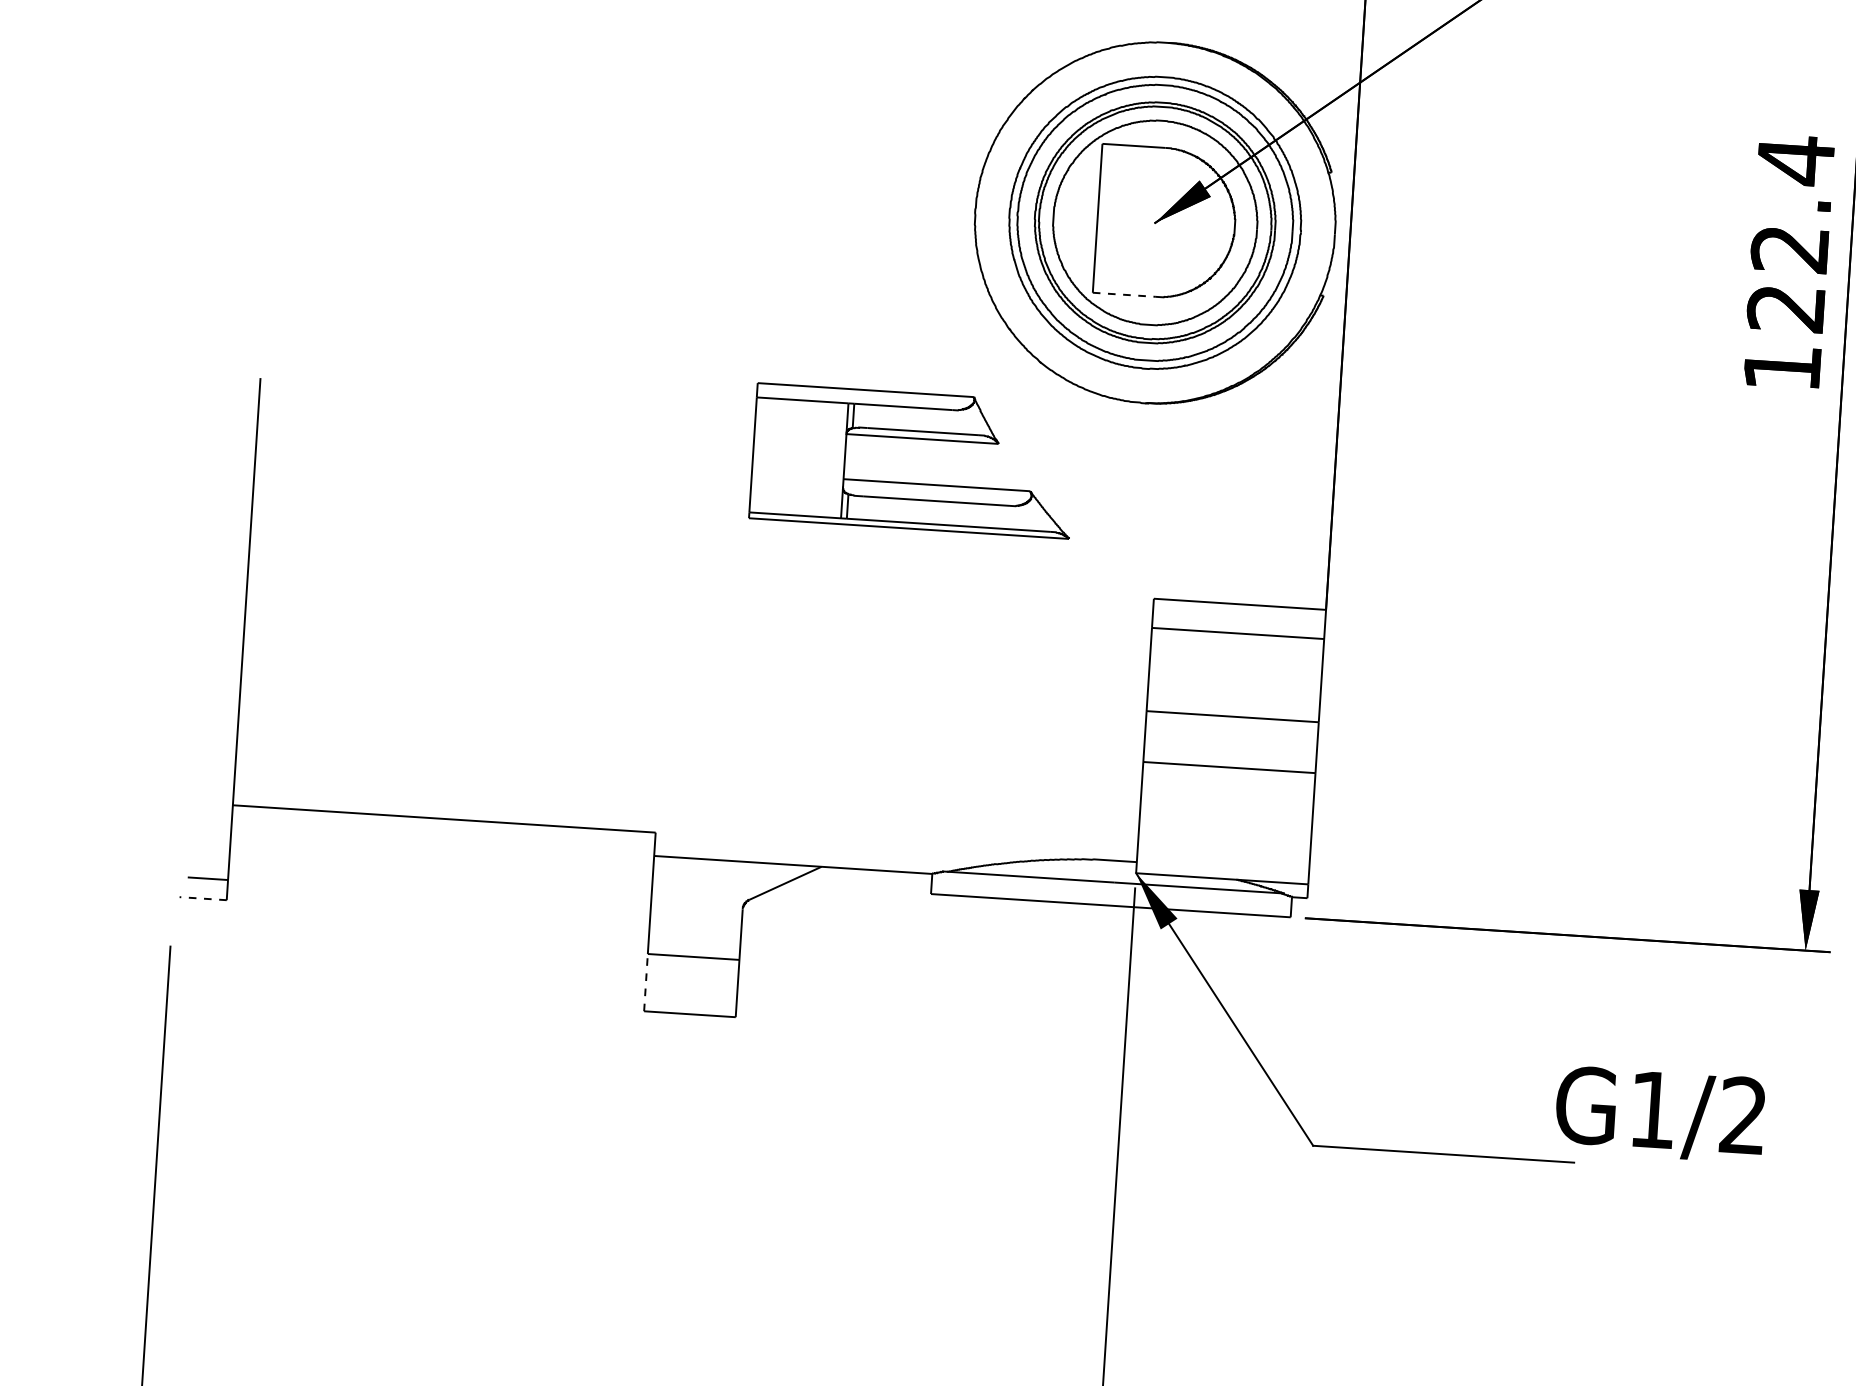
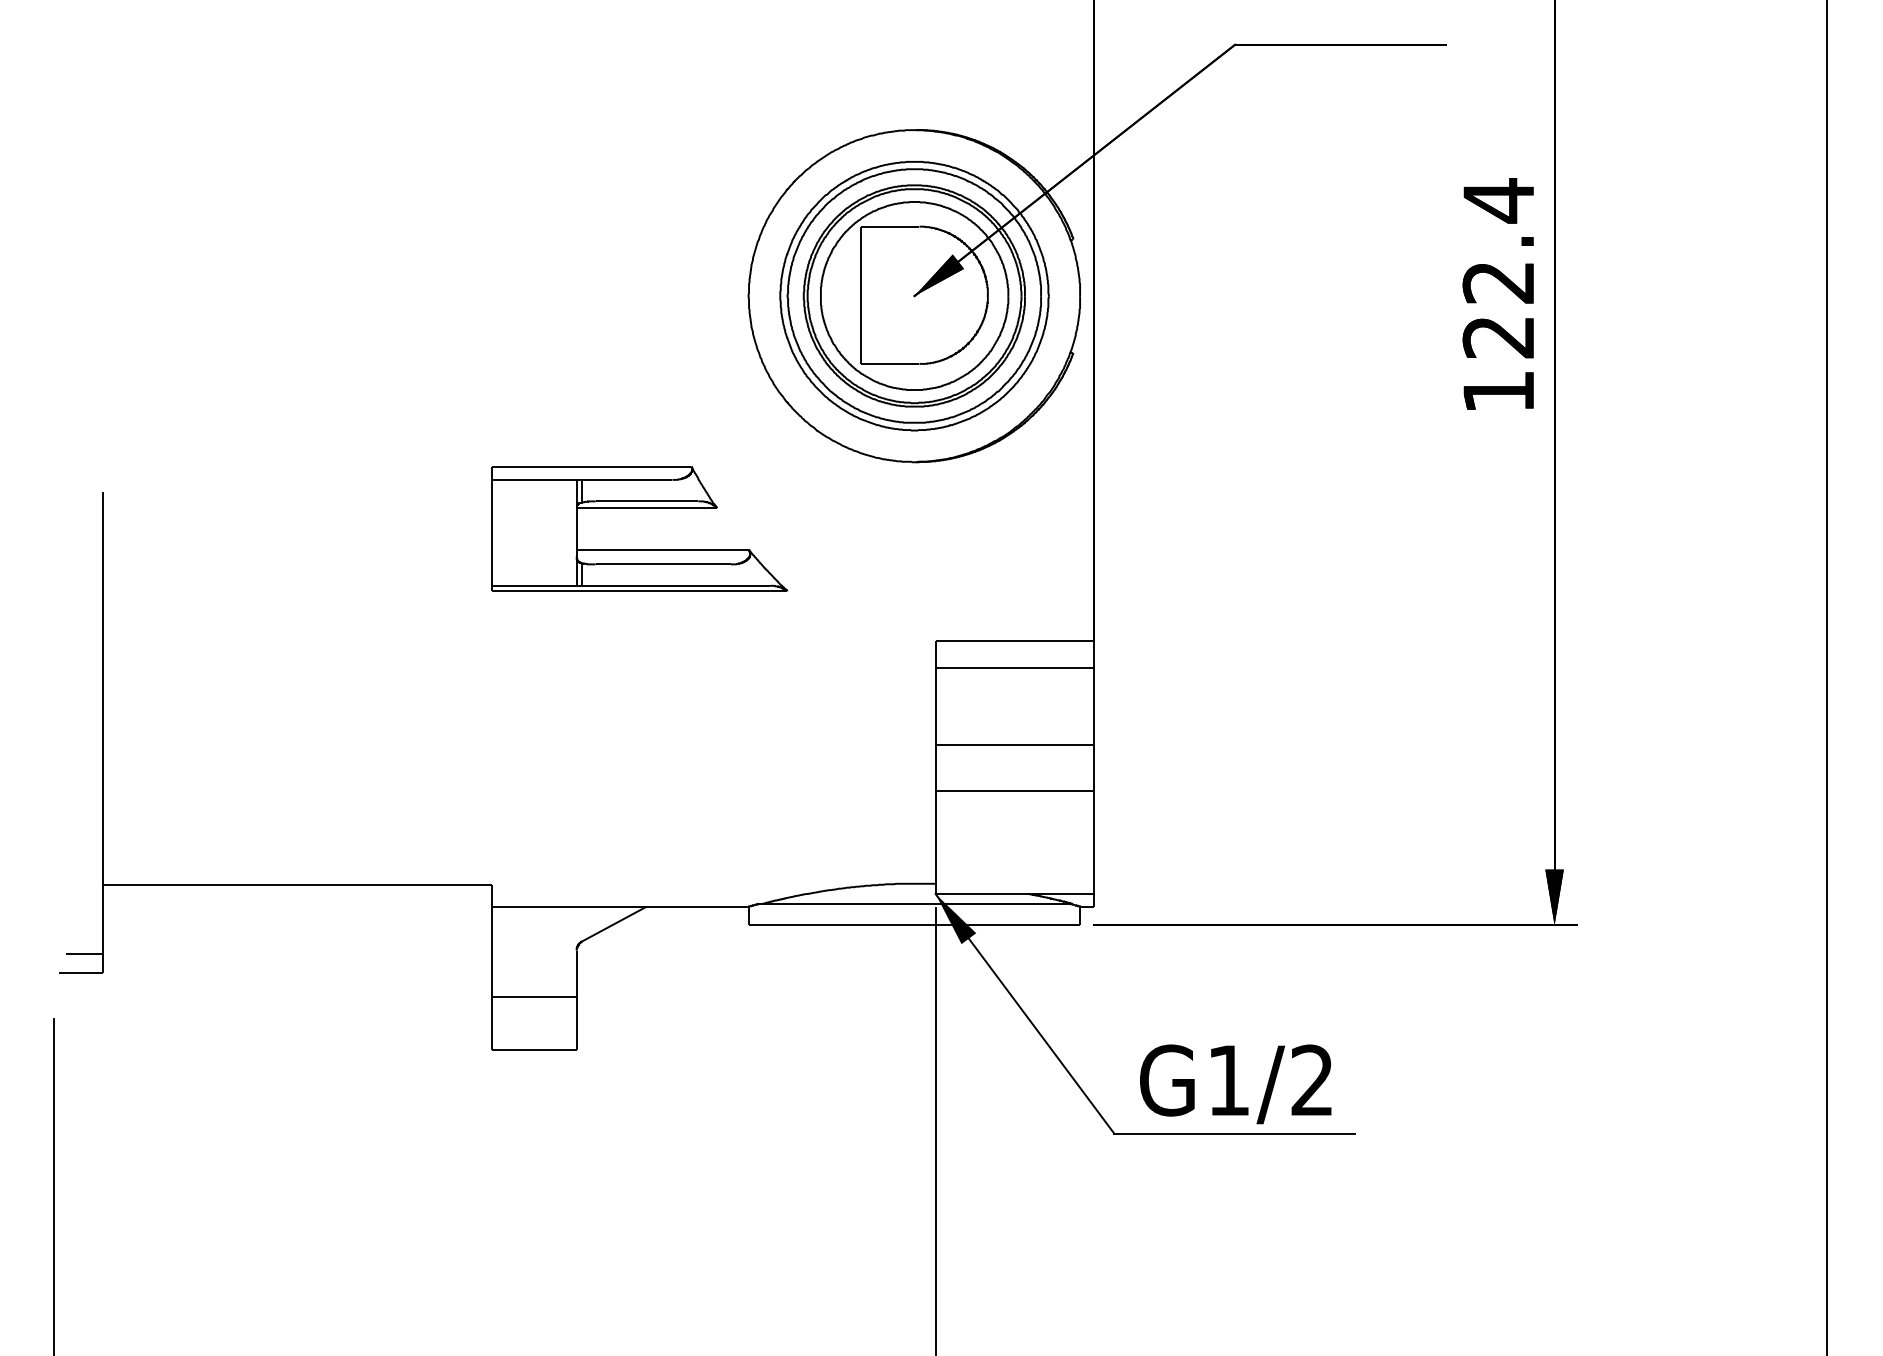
line: (1124, 294) -> (890, 363), dashed -> solid
part: (914, 438) -> (639, 508), moved
line: (202, 898) -> (80, 972), dashed -> solid
line: (646, 982) -> (492, 1023), dashed -> solid
text: (1659, 1114) -> (1235, 1084), moved

